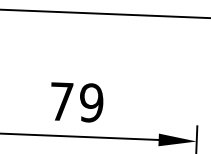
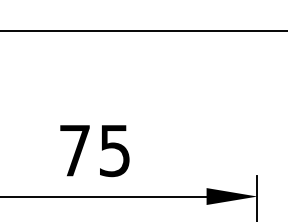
text: (91, 102) -> (114, 150), 79 -> 75

